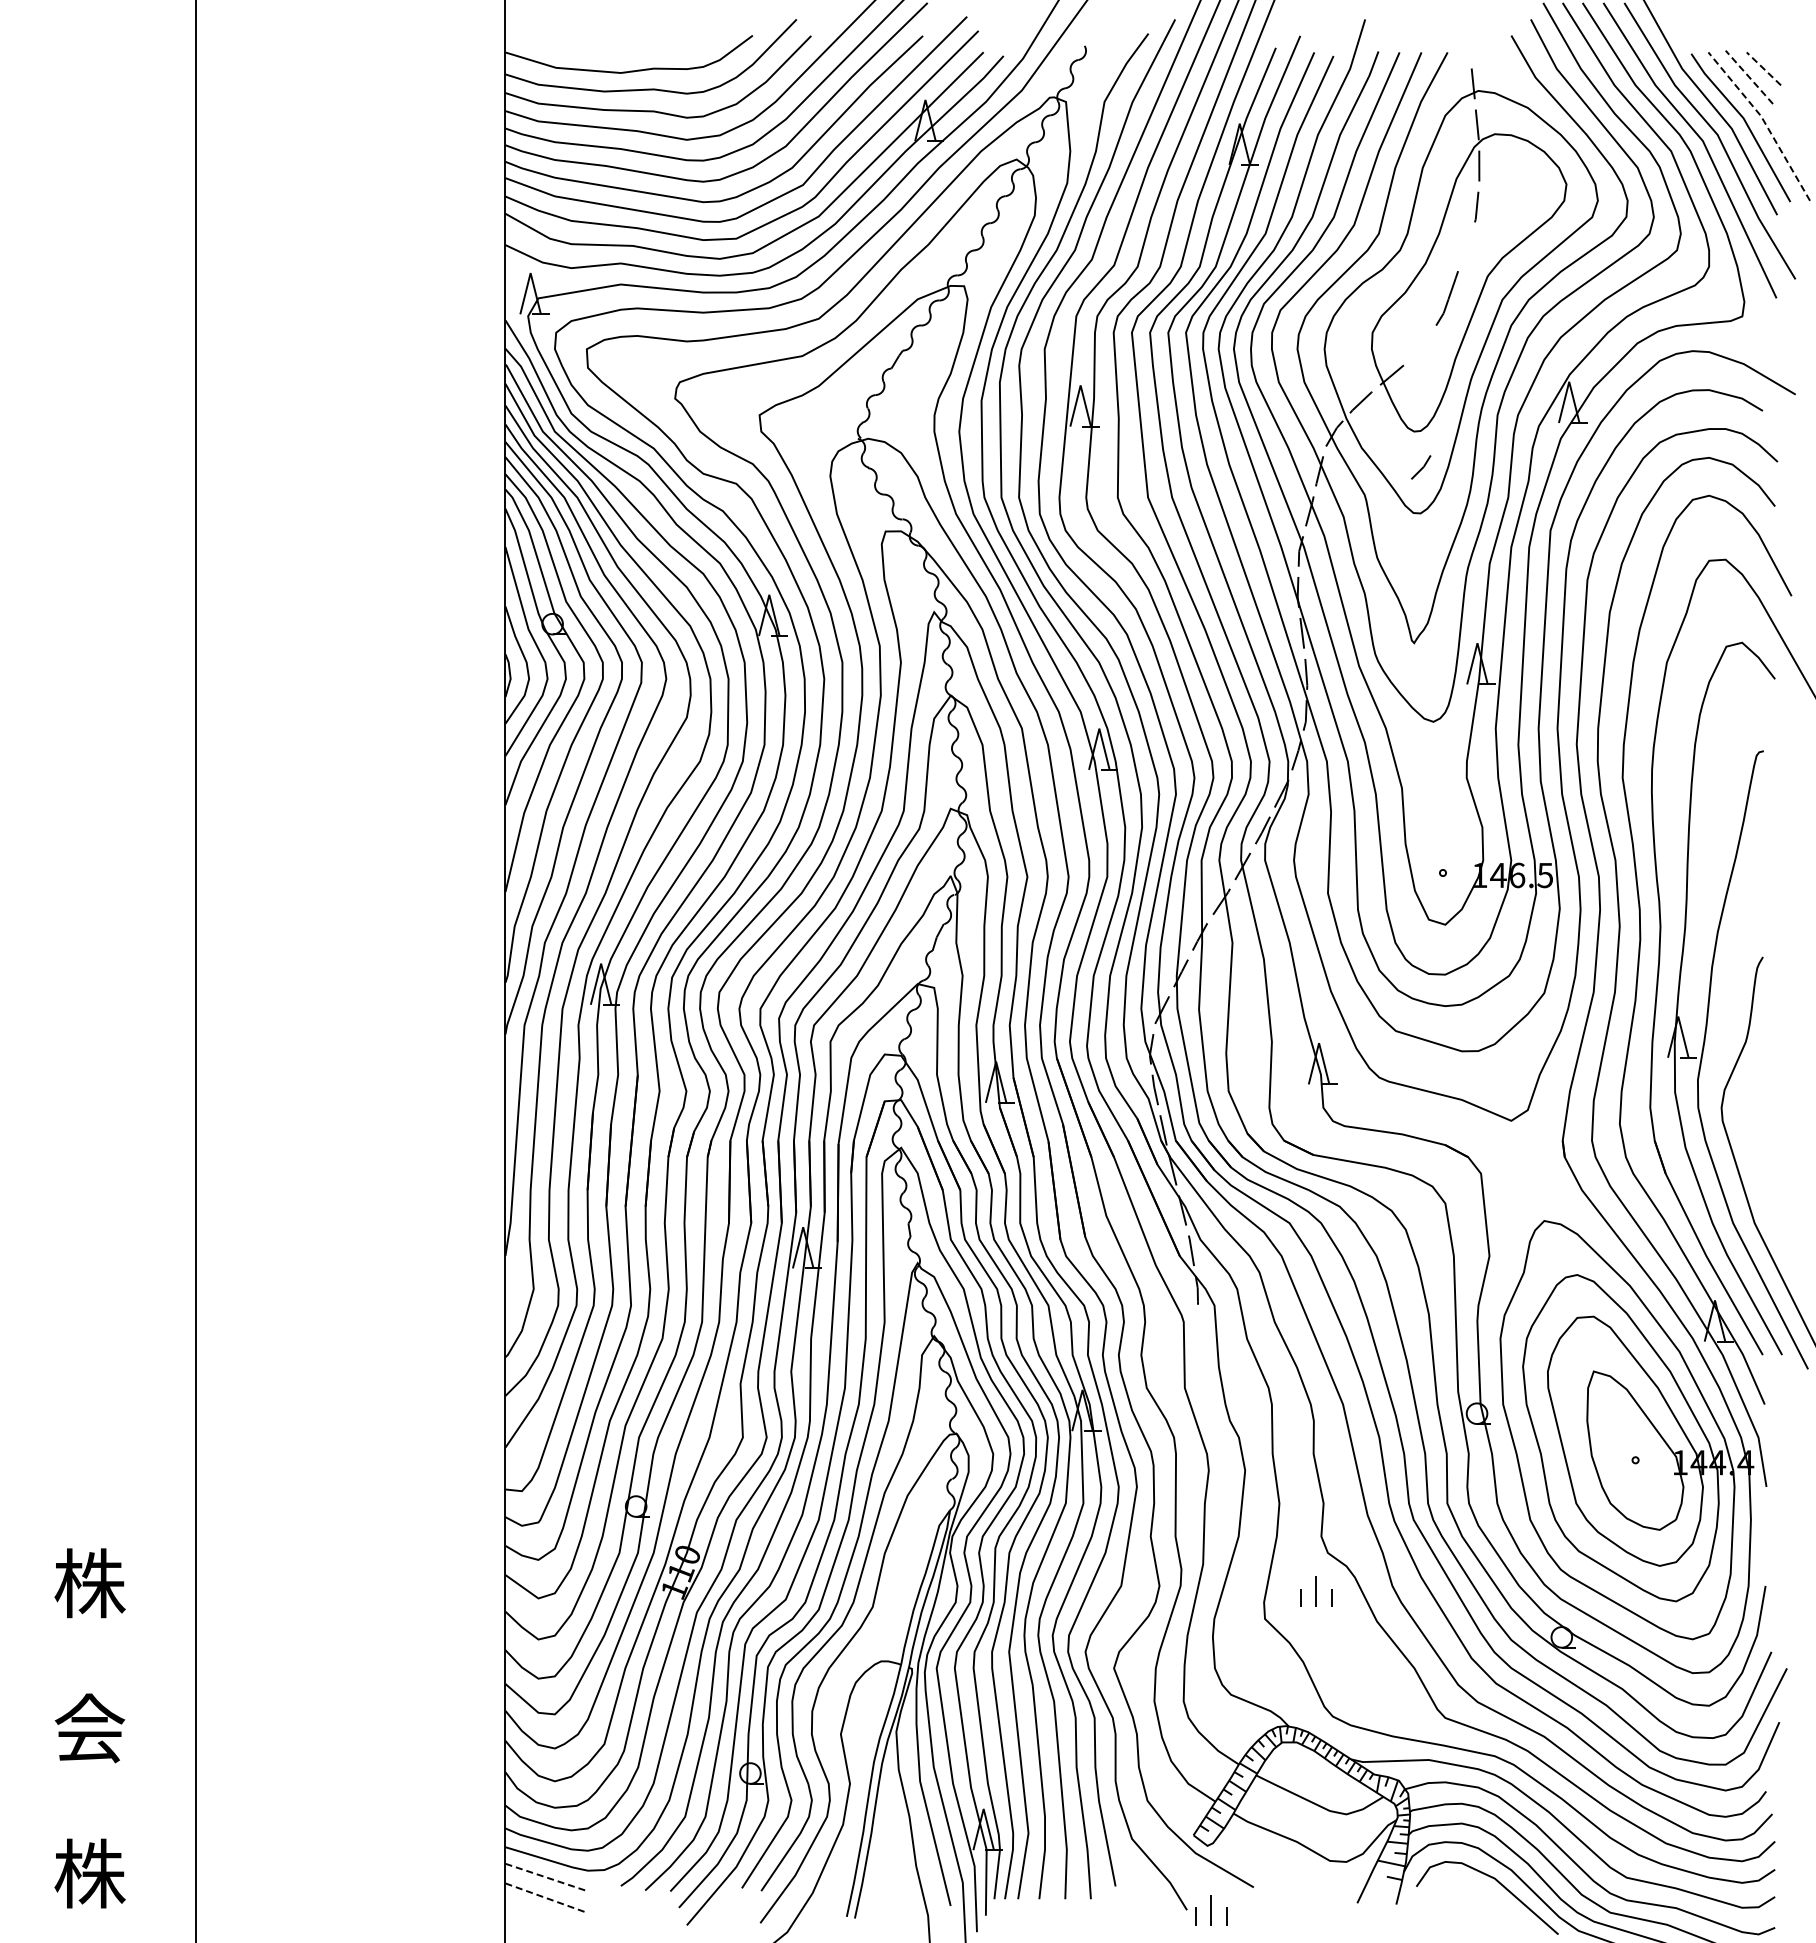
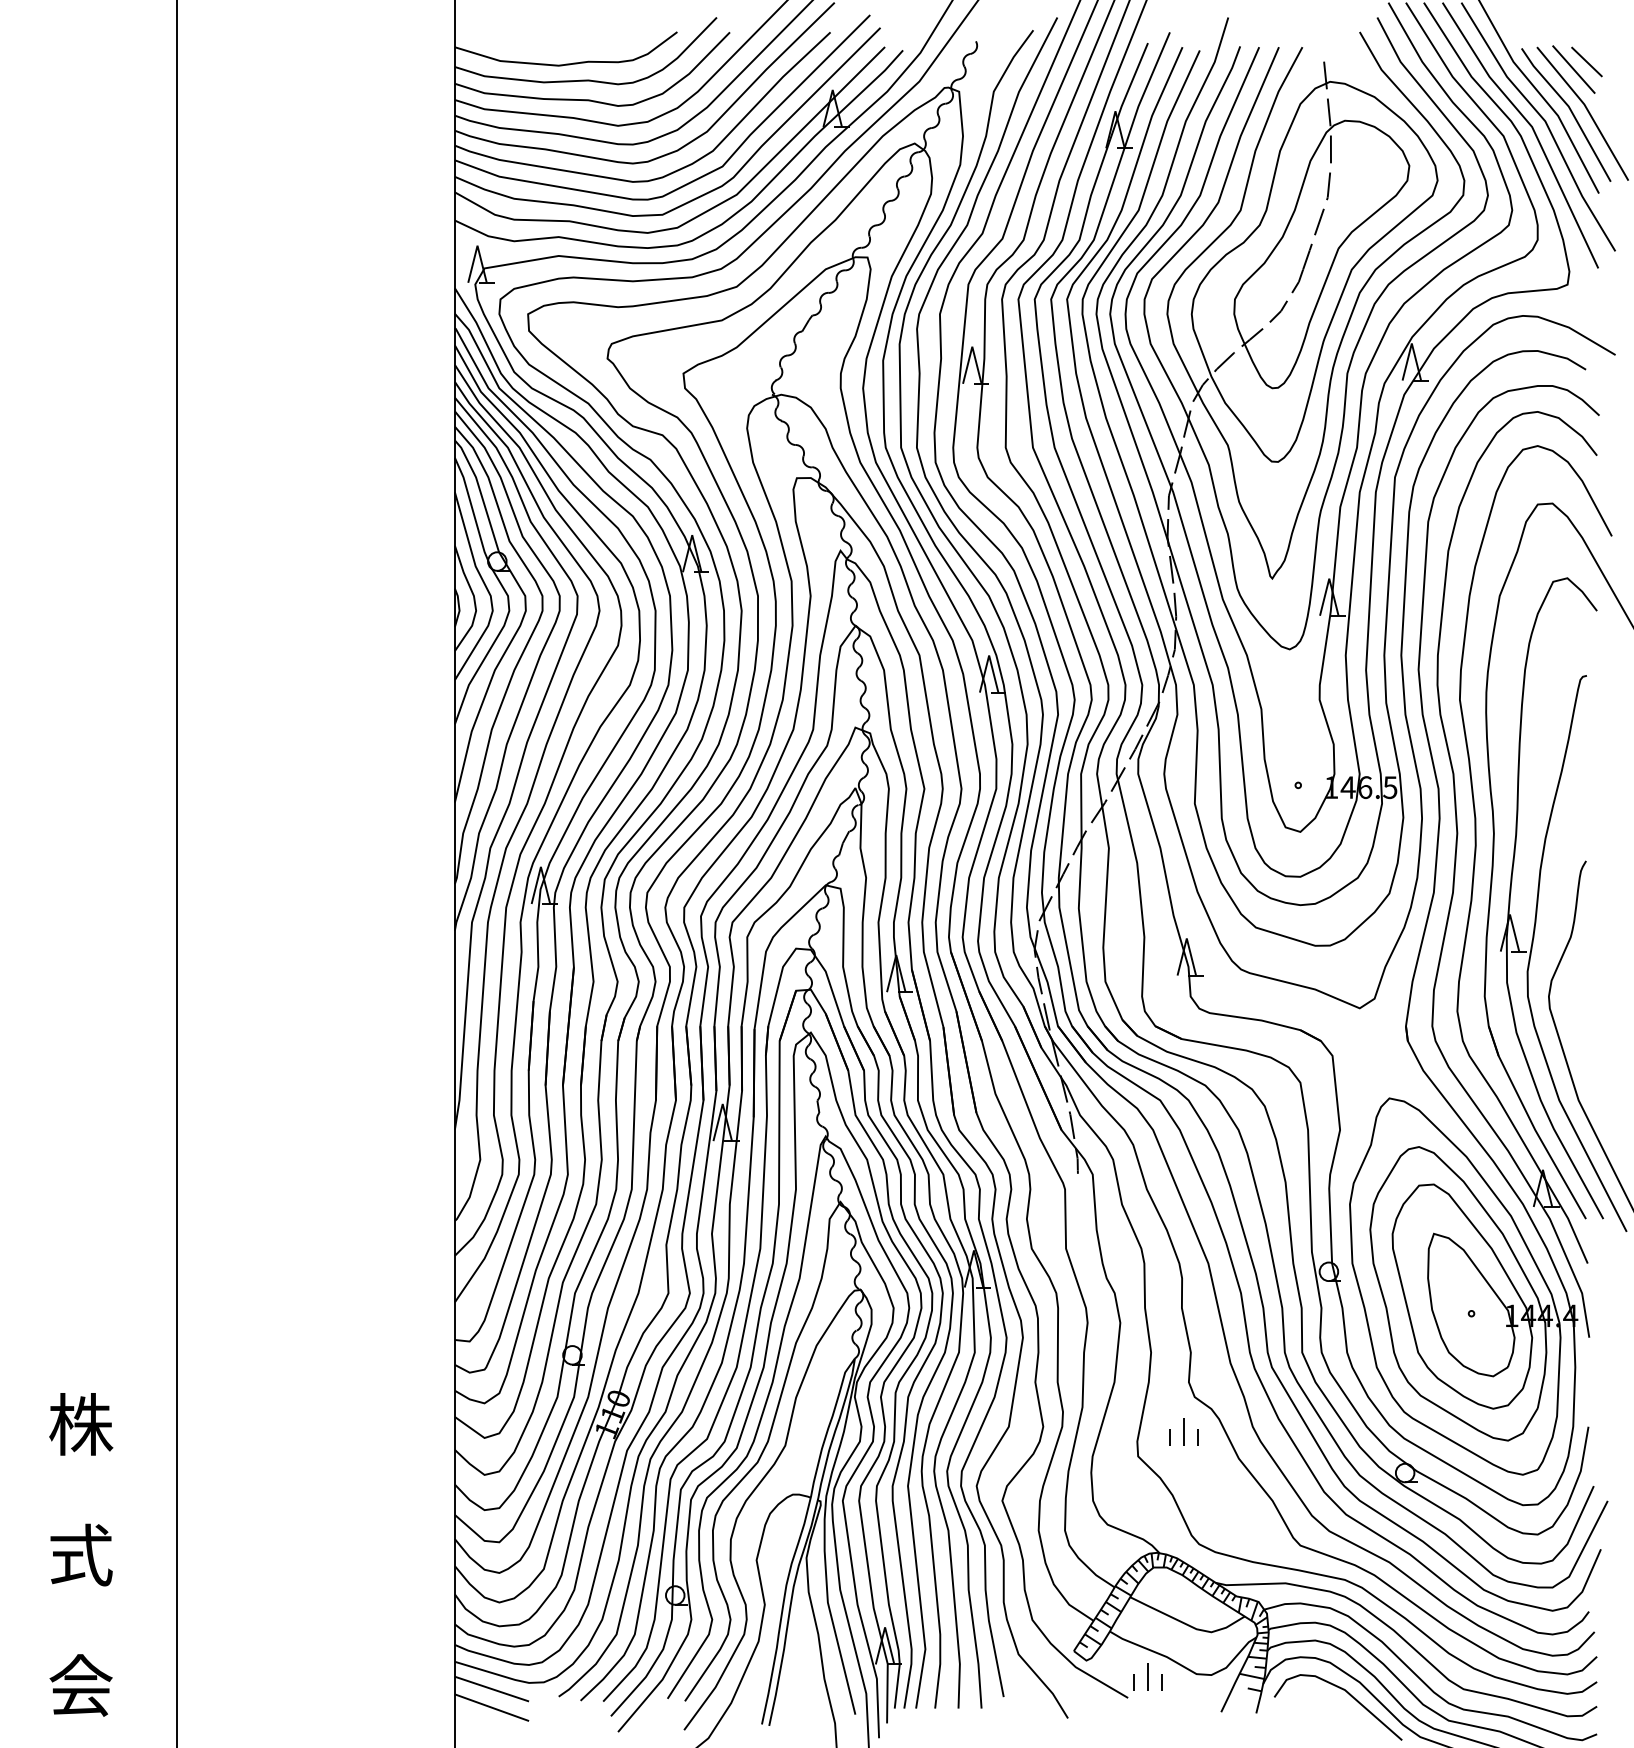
line: (1763, 68) -> (1586, 61), dashed -> solid
line: (1749, 77) -> (1574, 69), dashed -> solid
line: (1764, 122) -> (1587, 110), dashed -> solid
line: (1466, 246) -> (1319, 221), added
part: (1421, 467) -> (1278, 311), moved
text: (89, 1728) -> (80, 1554), 会 -> 式
text: (89, 1873) -> (80, 1685), 株 -> 会
line: (547, 1877) -> (492, 1689), dashed -> solid
line: (546, 1898) -> (491, 1707), dashed -> solid
part: (1211, 1910) -> (1148, 1677), moved

